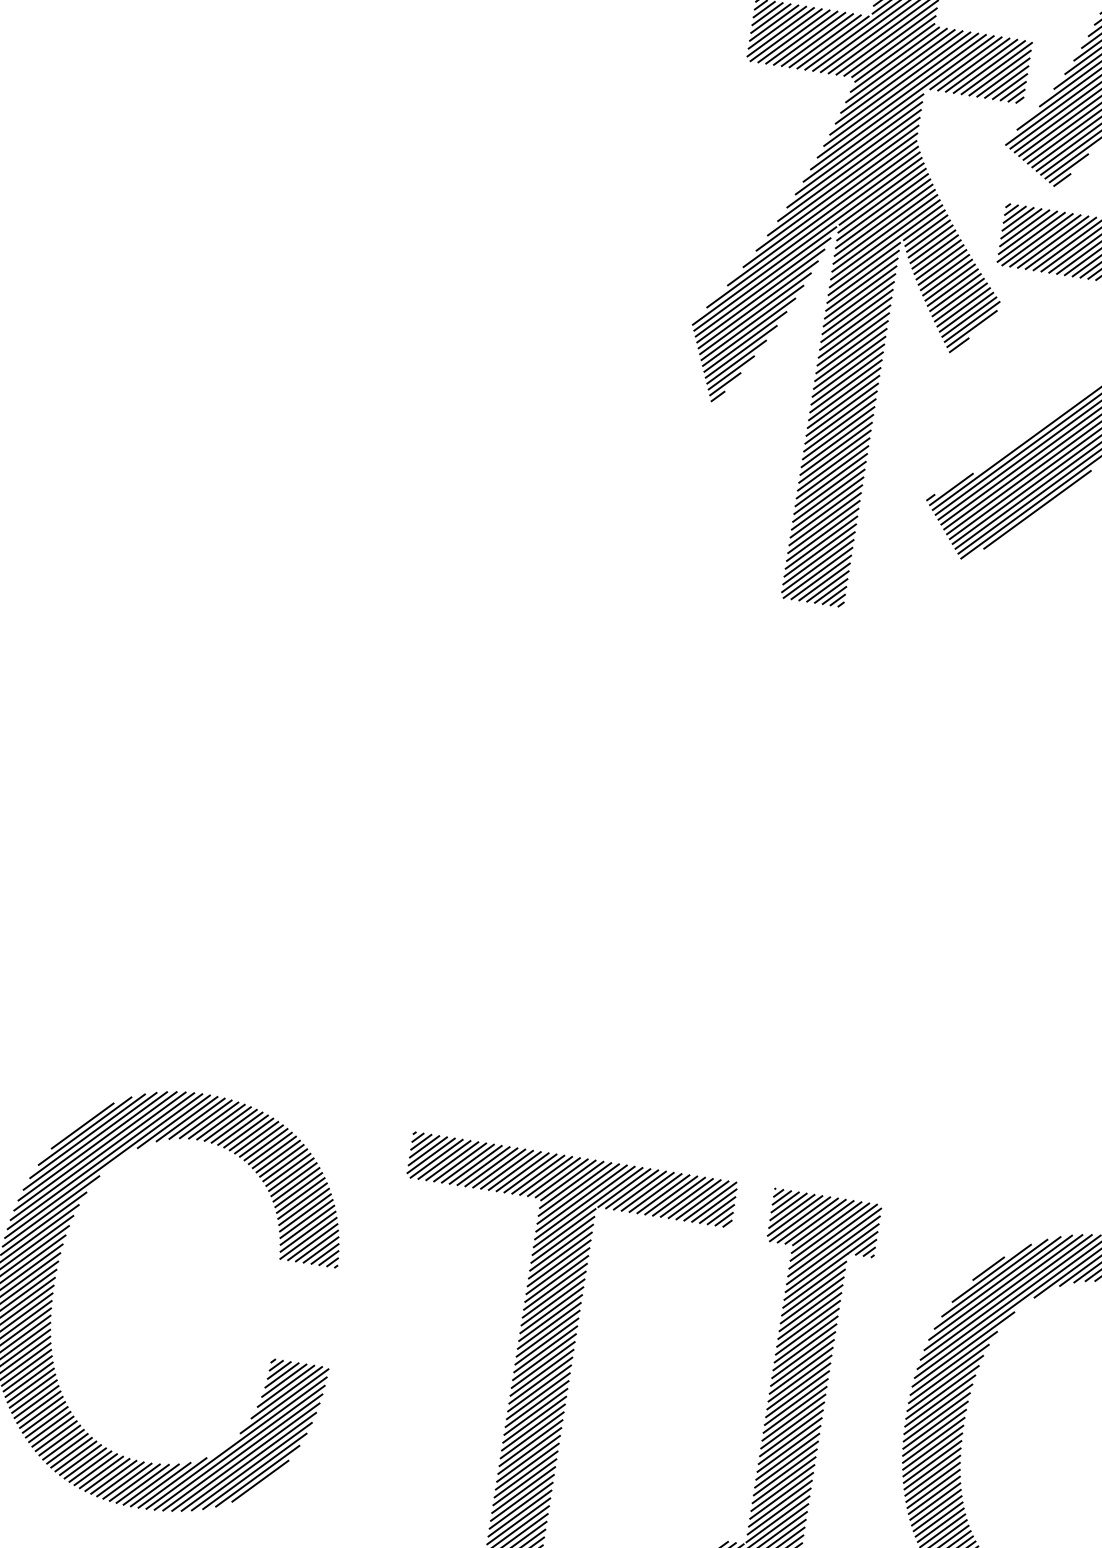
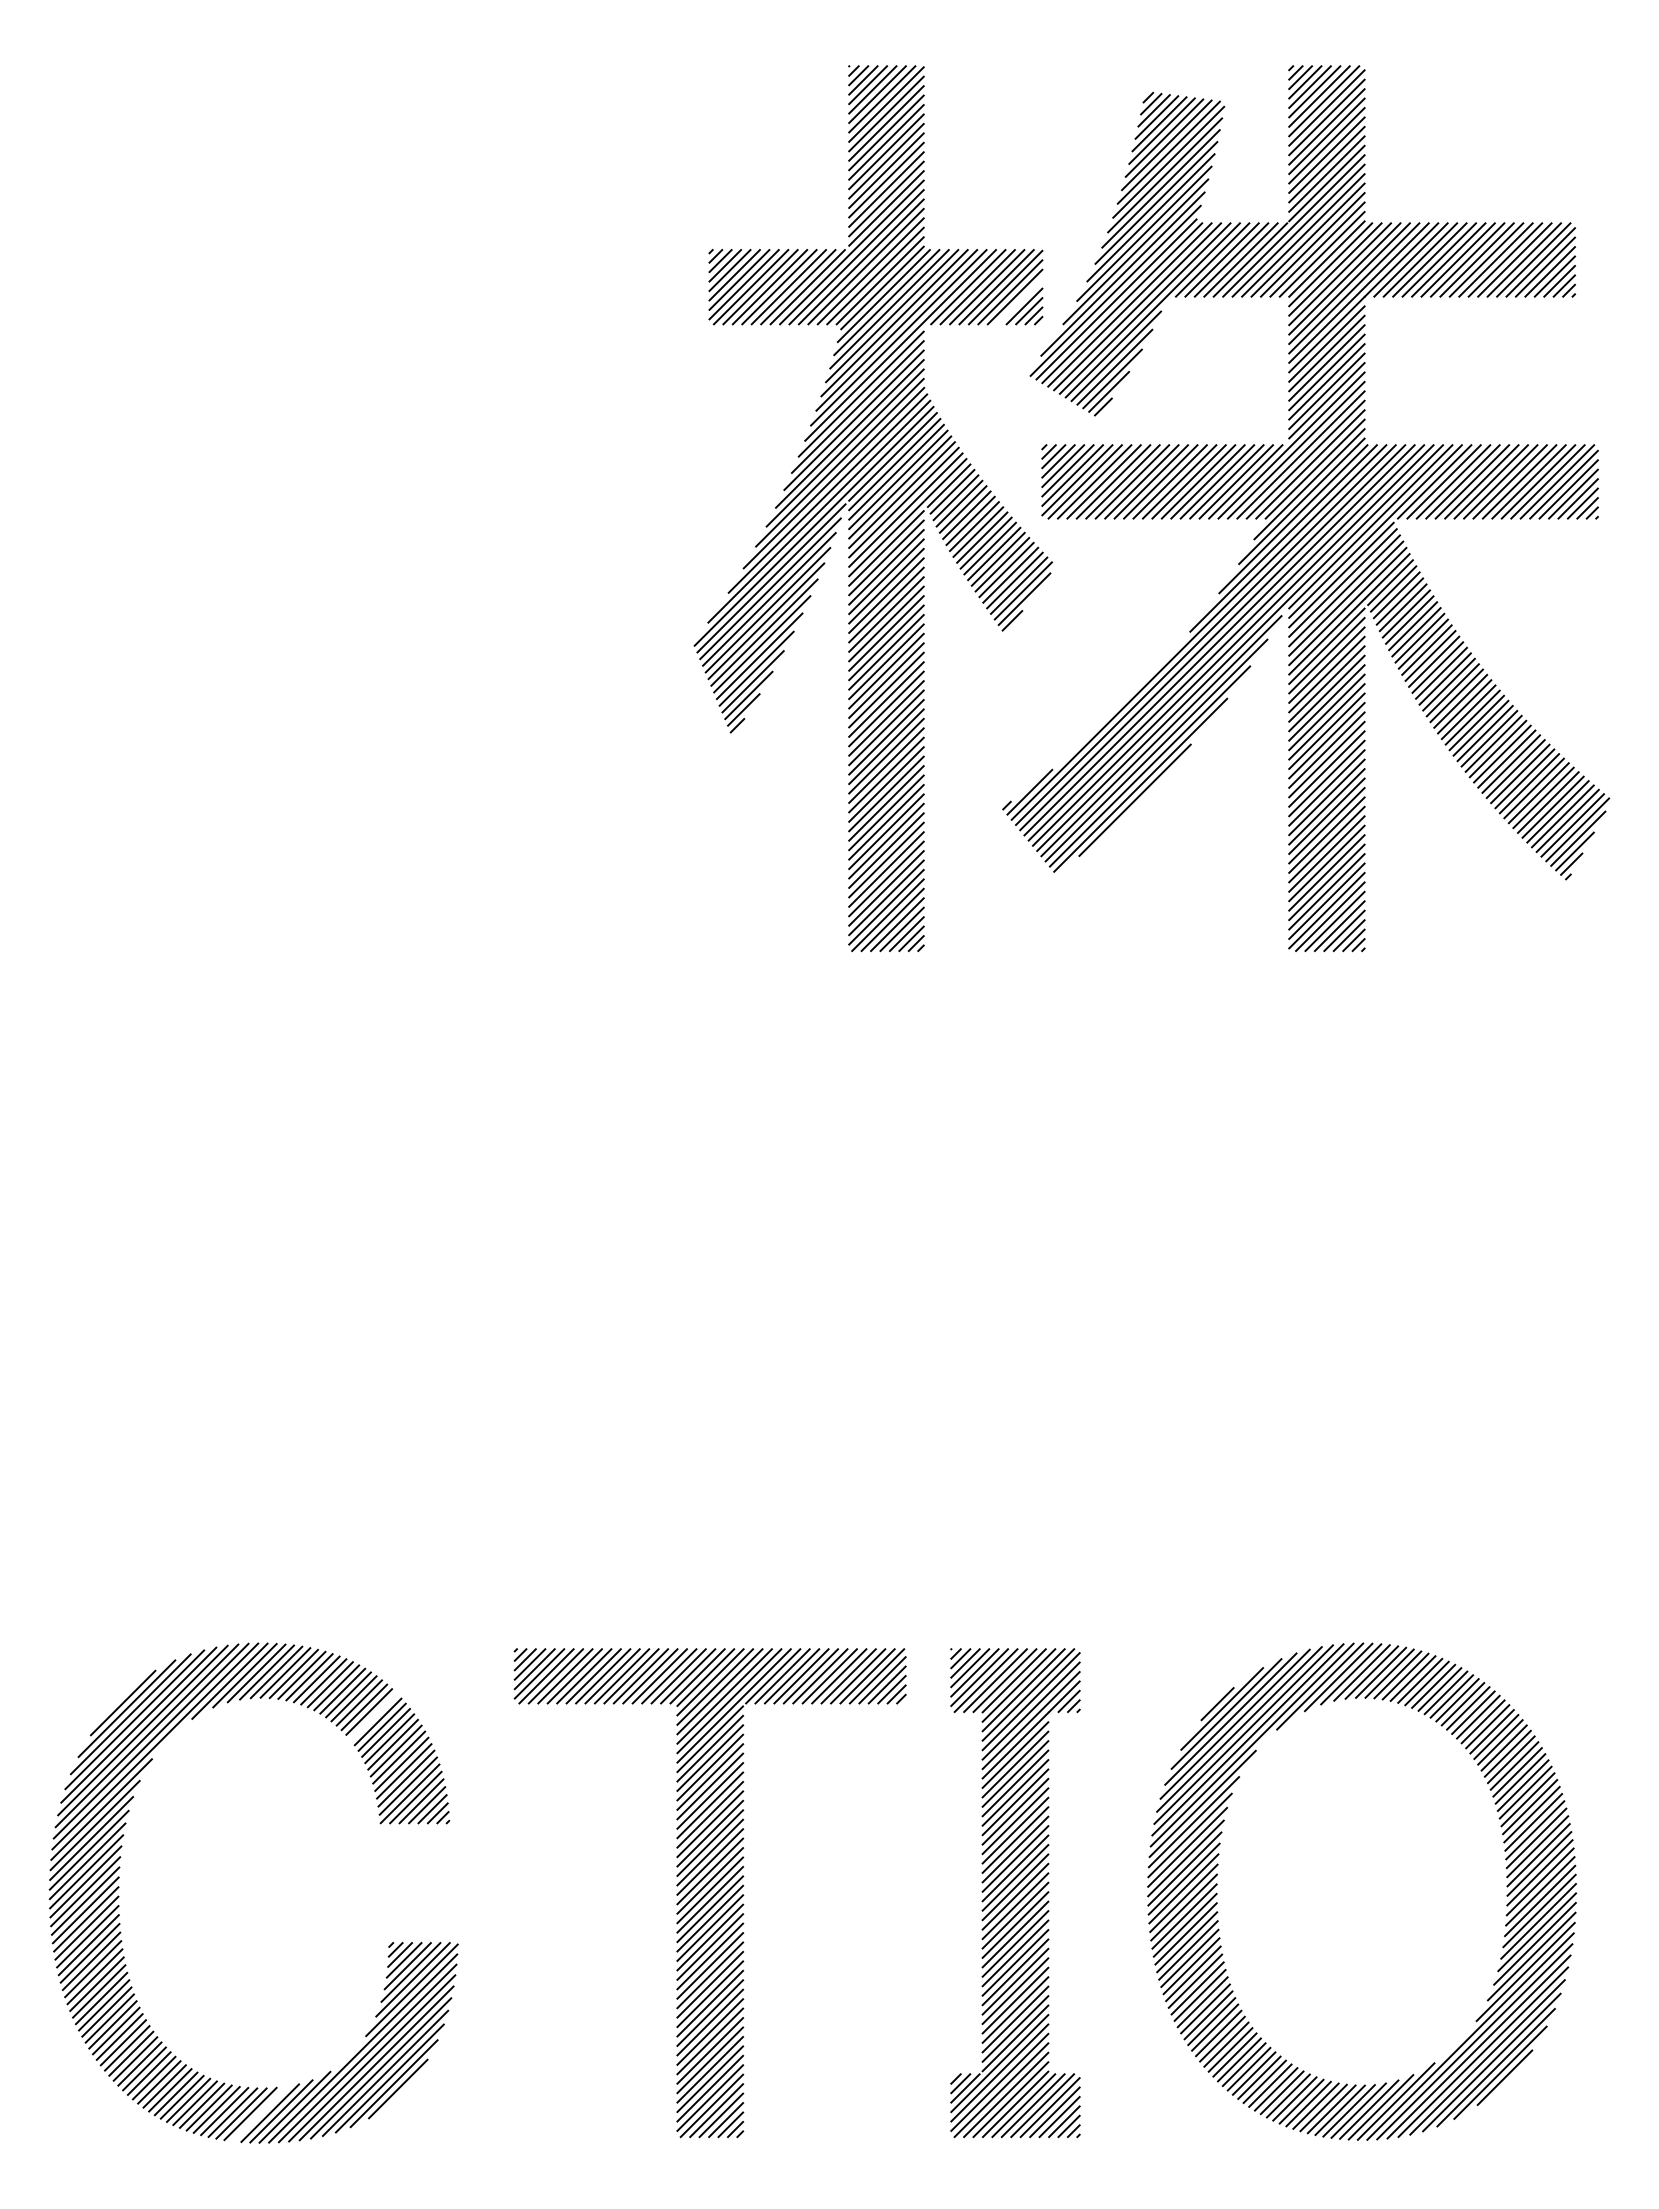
line: (1006, 81) -> (1019, 301), removed
line: (288, 1169) -> (373, 1716), removed
line: (142, 1483) -> (259, 2113), removed

